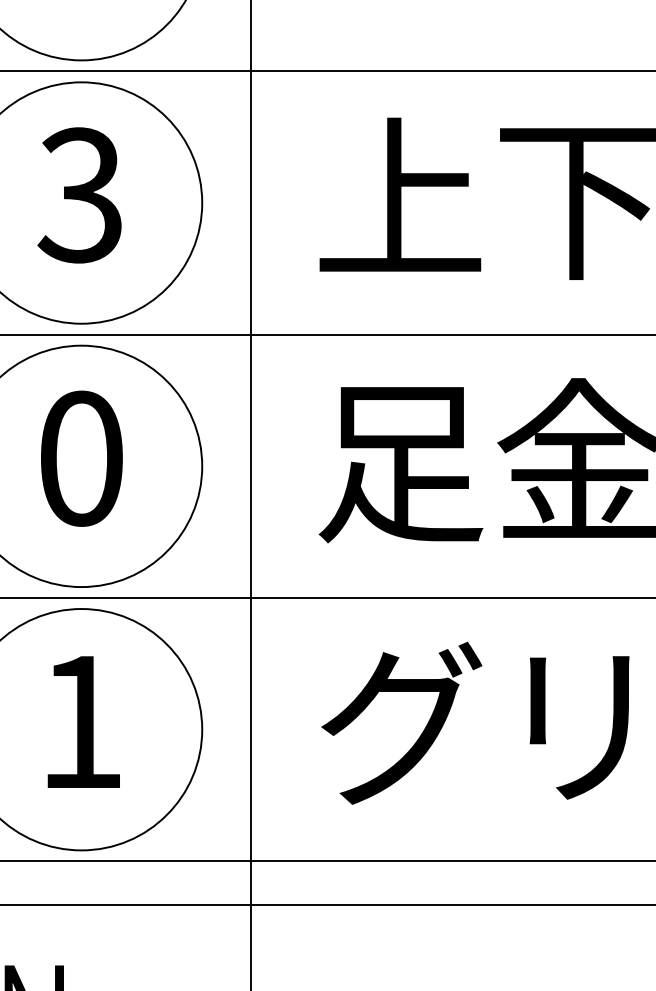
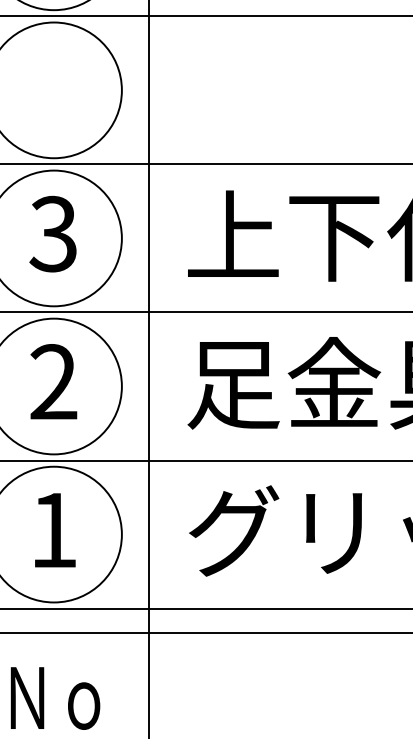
text: (80, 459) -> (53, 382), 0 -> 2

